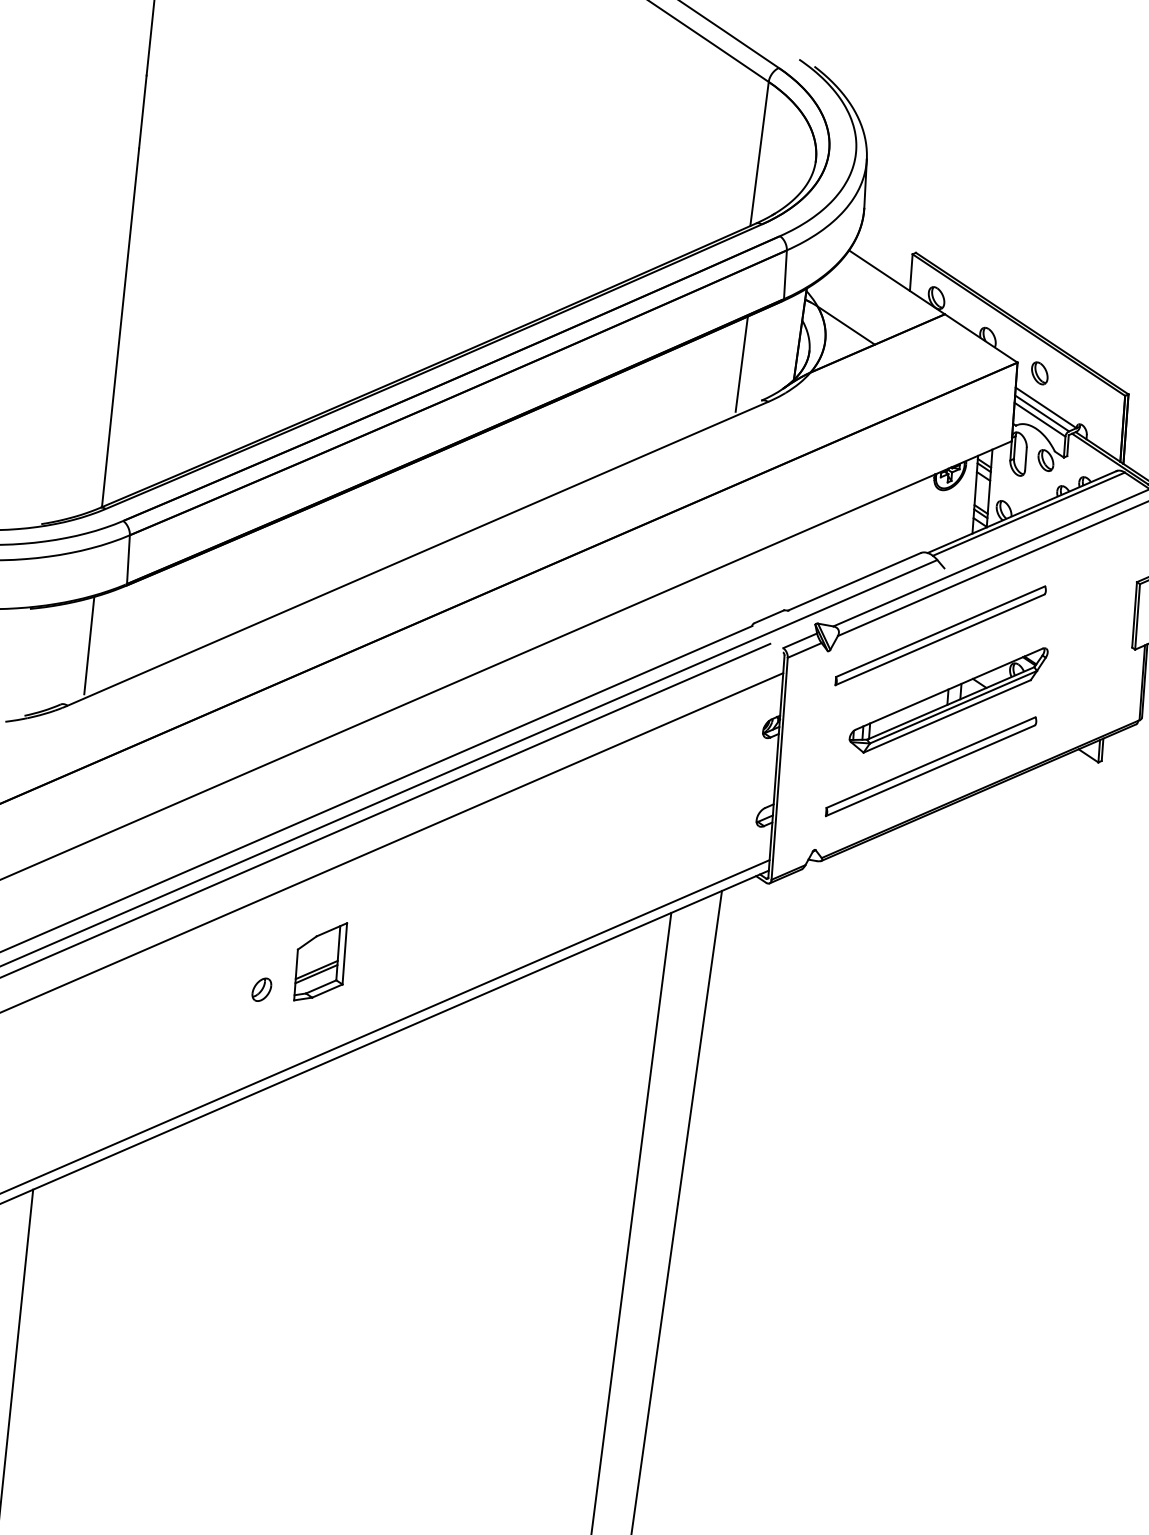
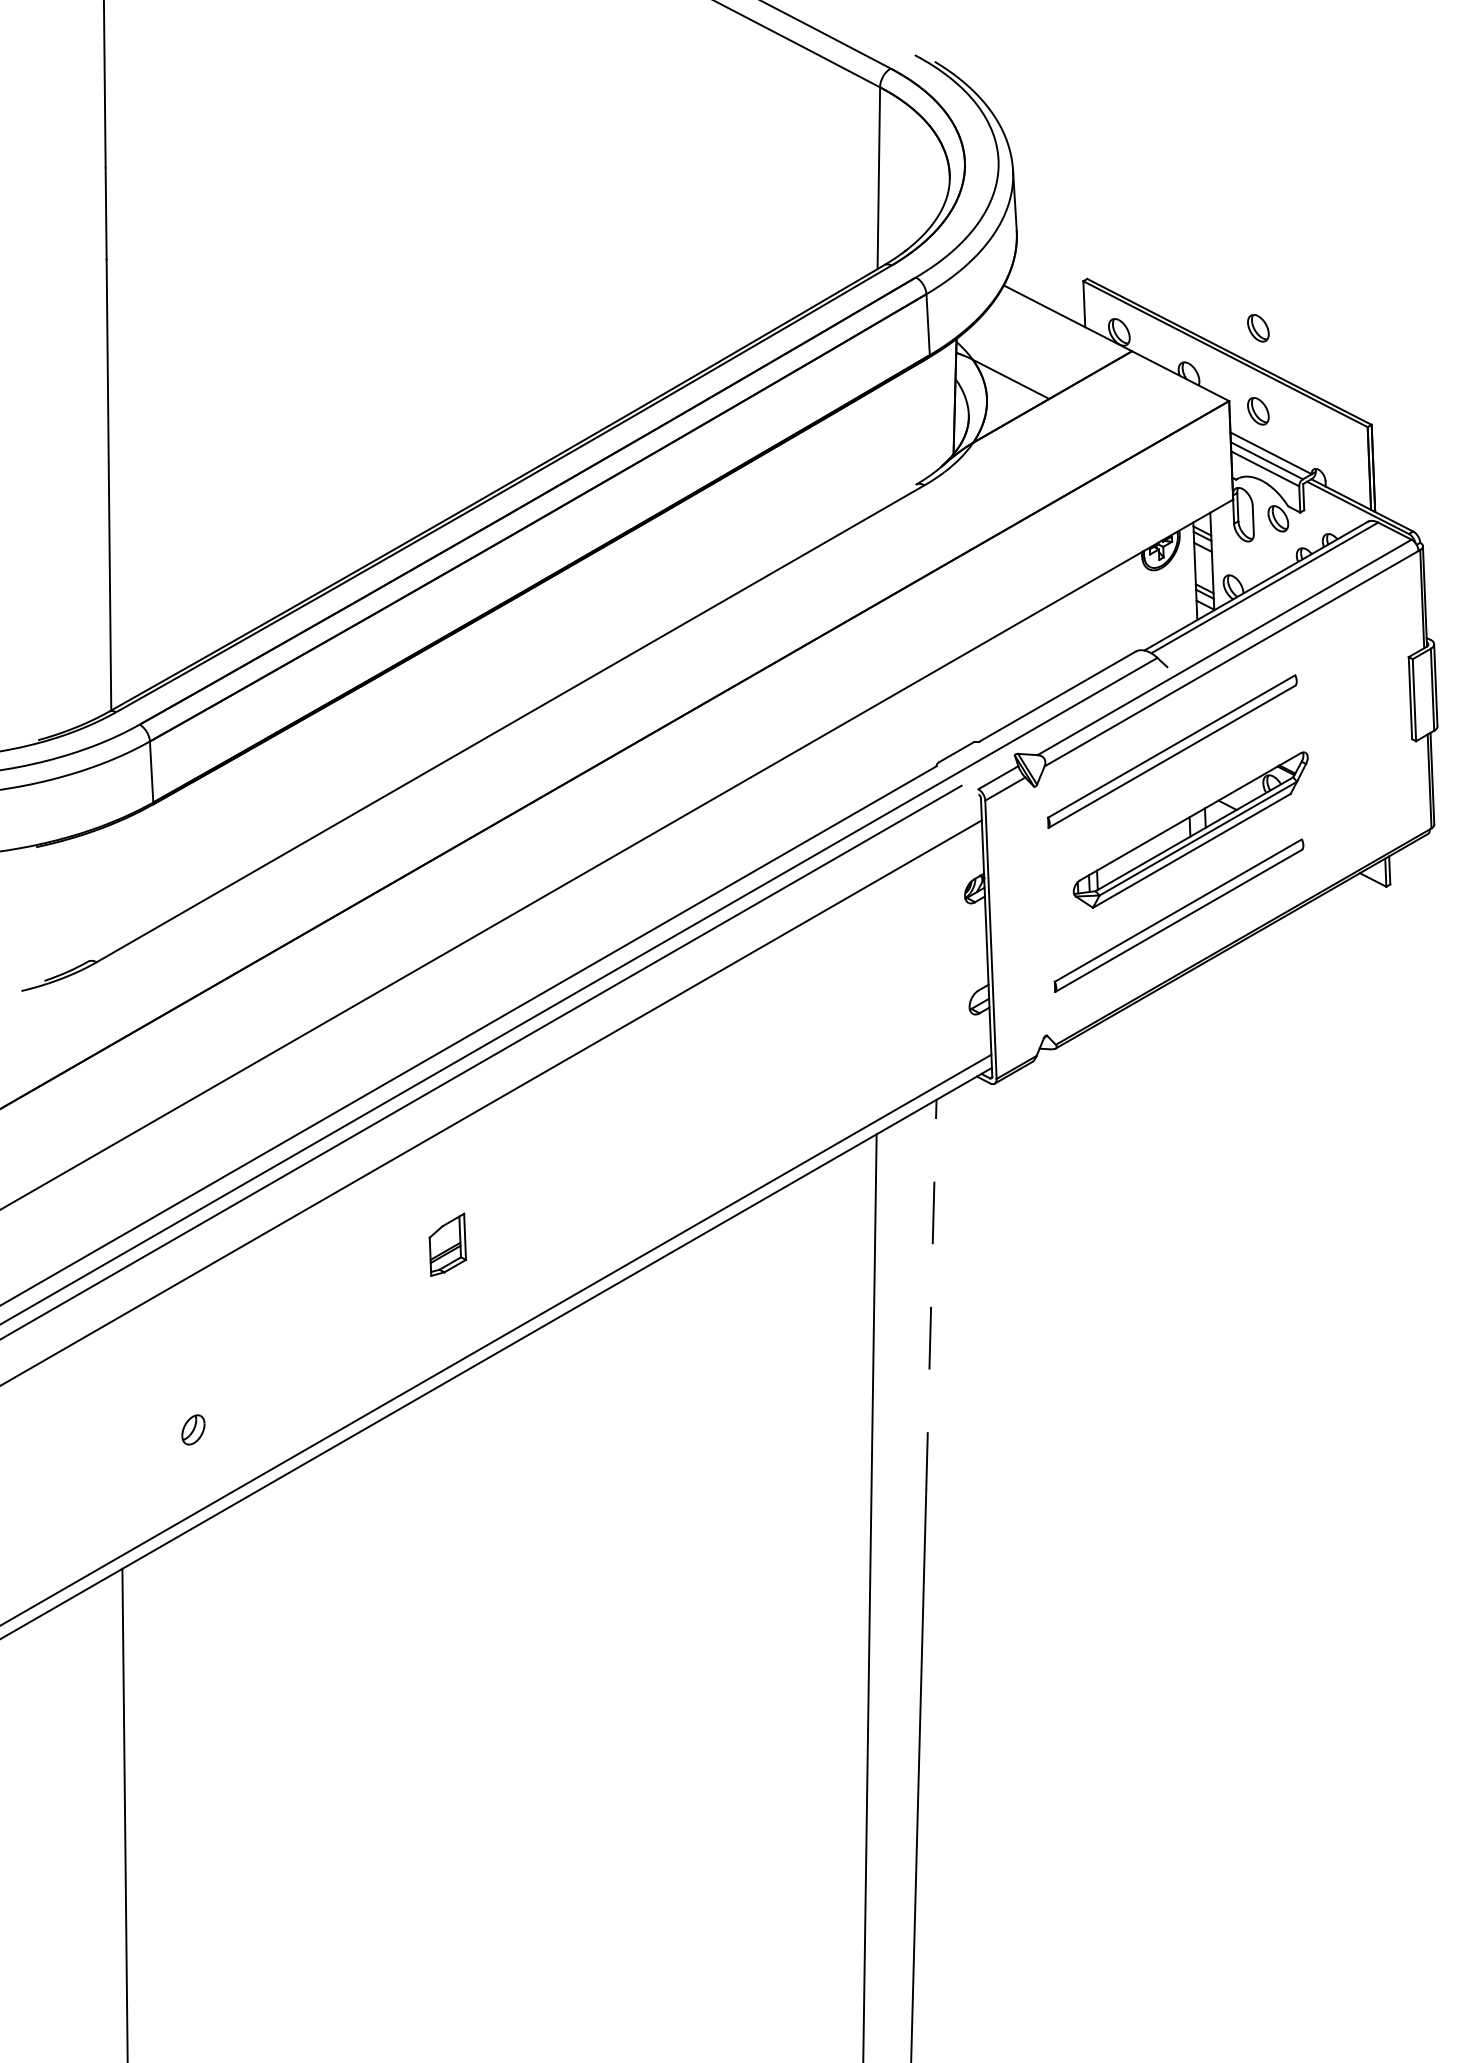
part: (1047, 307) -> (1258, 328), added
line: (741, 363) -> (886, 441), removed
line: (88, 645) -> (114, 884), removed
part: (320, 961) -> (447, 1244), size x0.6
part: (261, 989) -> (193, 1429), moved
line: (700, 1047) -> (931, 1297), solid -> dashed

